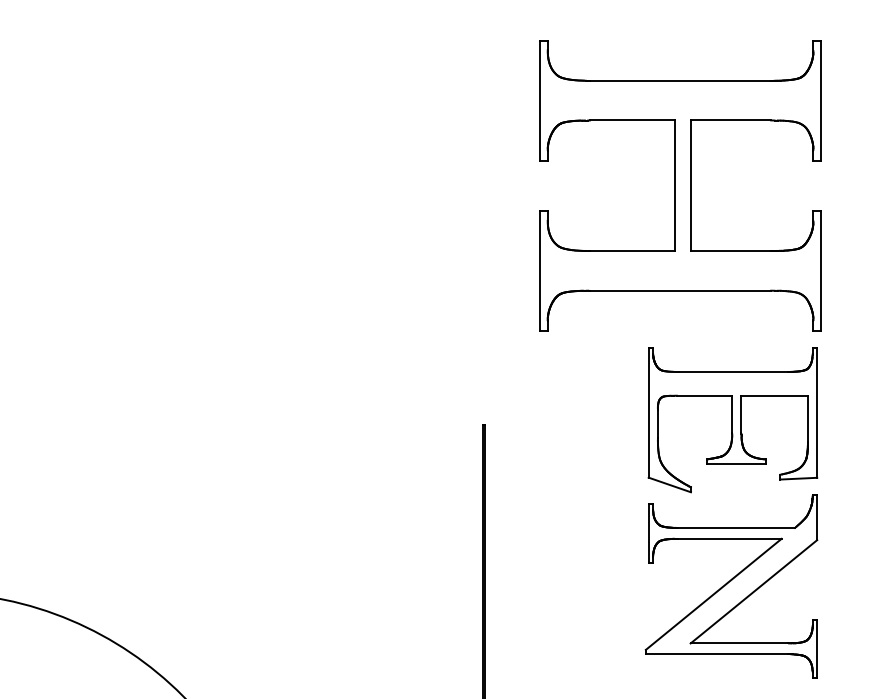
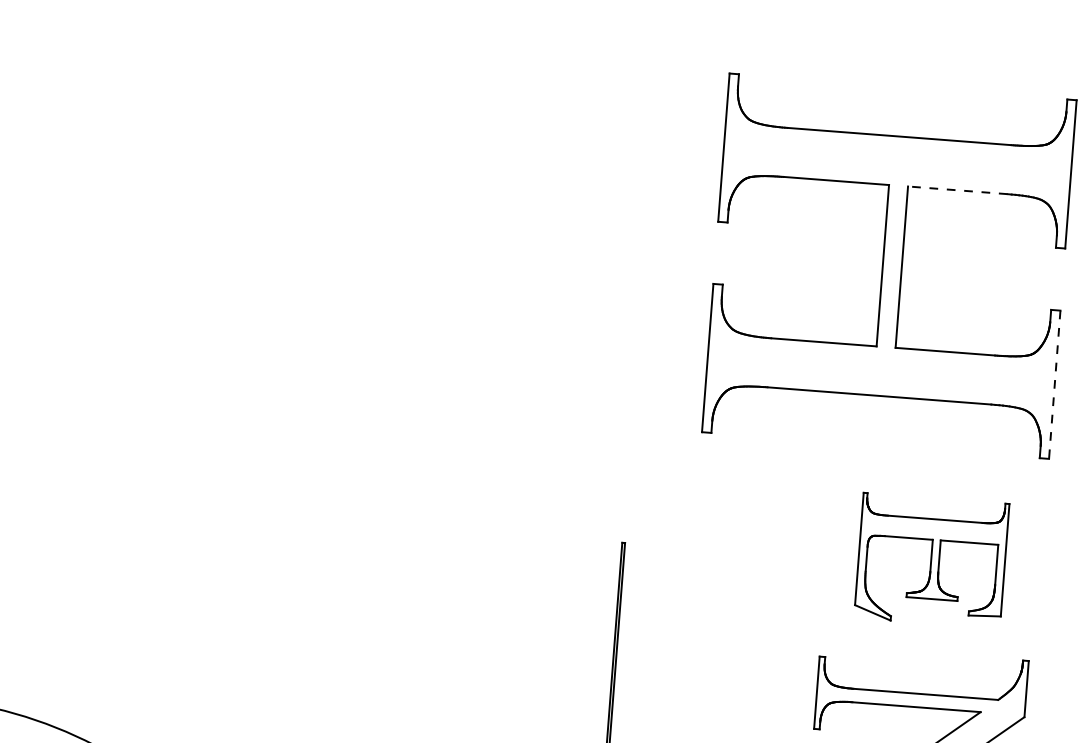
line: (730, 120) -> (957, 190), solid -> dashed
line: (820, 270) -> (1054, 384), solid -> dashed
part: (732, 420) -> (931, 561), size x0.7

